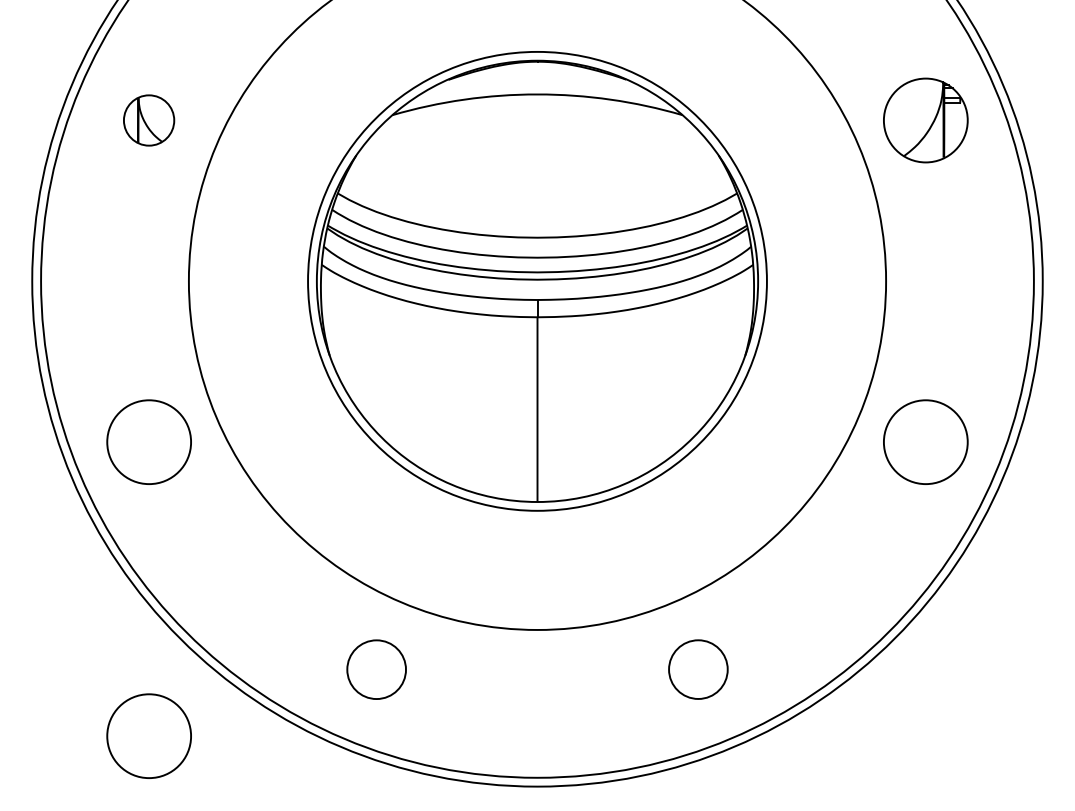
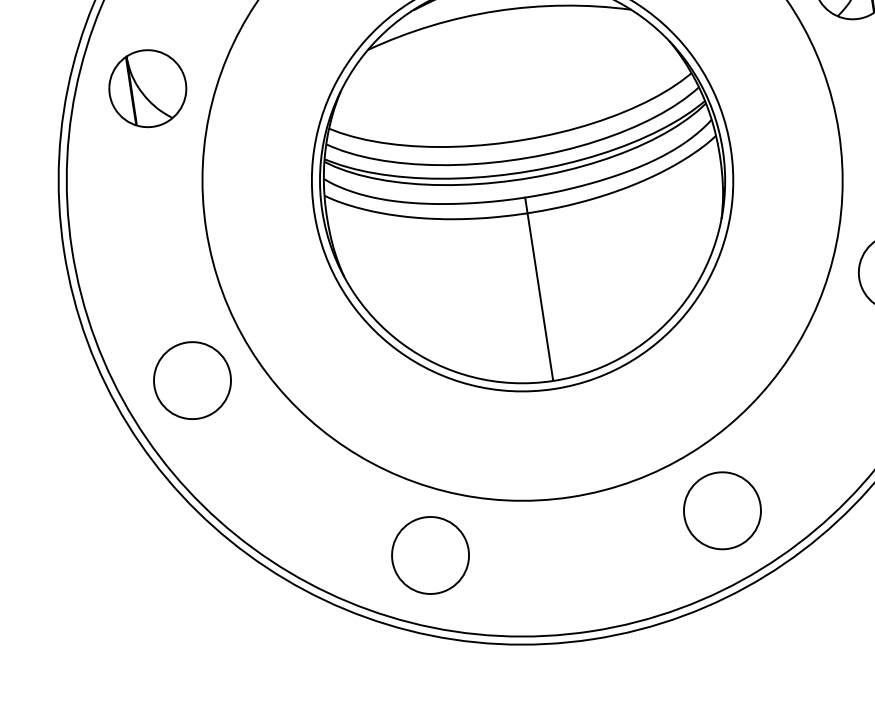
part: (148, 120) -> (147, 88), size x1.67
circle: (376, 669) -> (430, 555), size x1.43
circle: (698, 669) -> (722, 510), size x1.43
circle: (148, 735) -> (232, 646), removed

